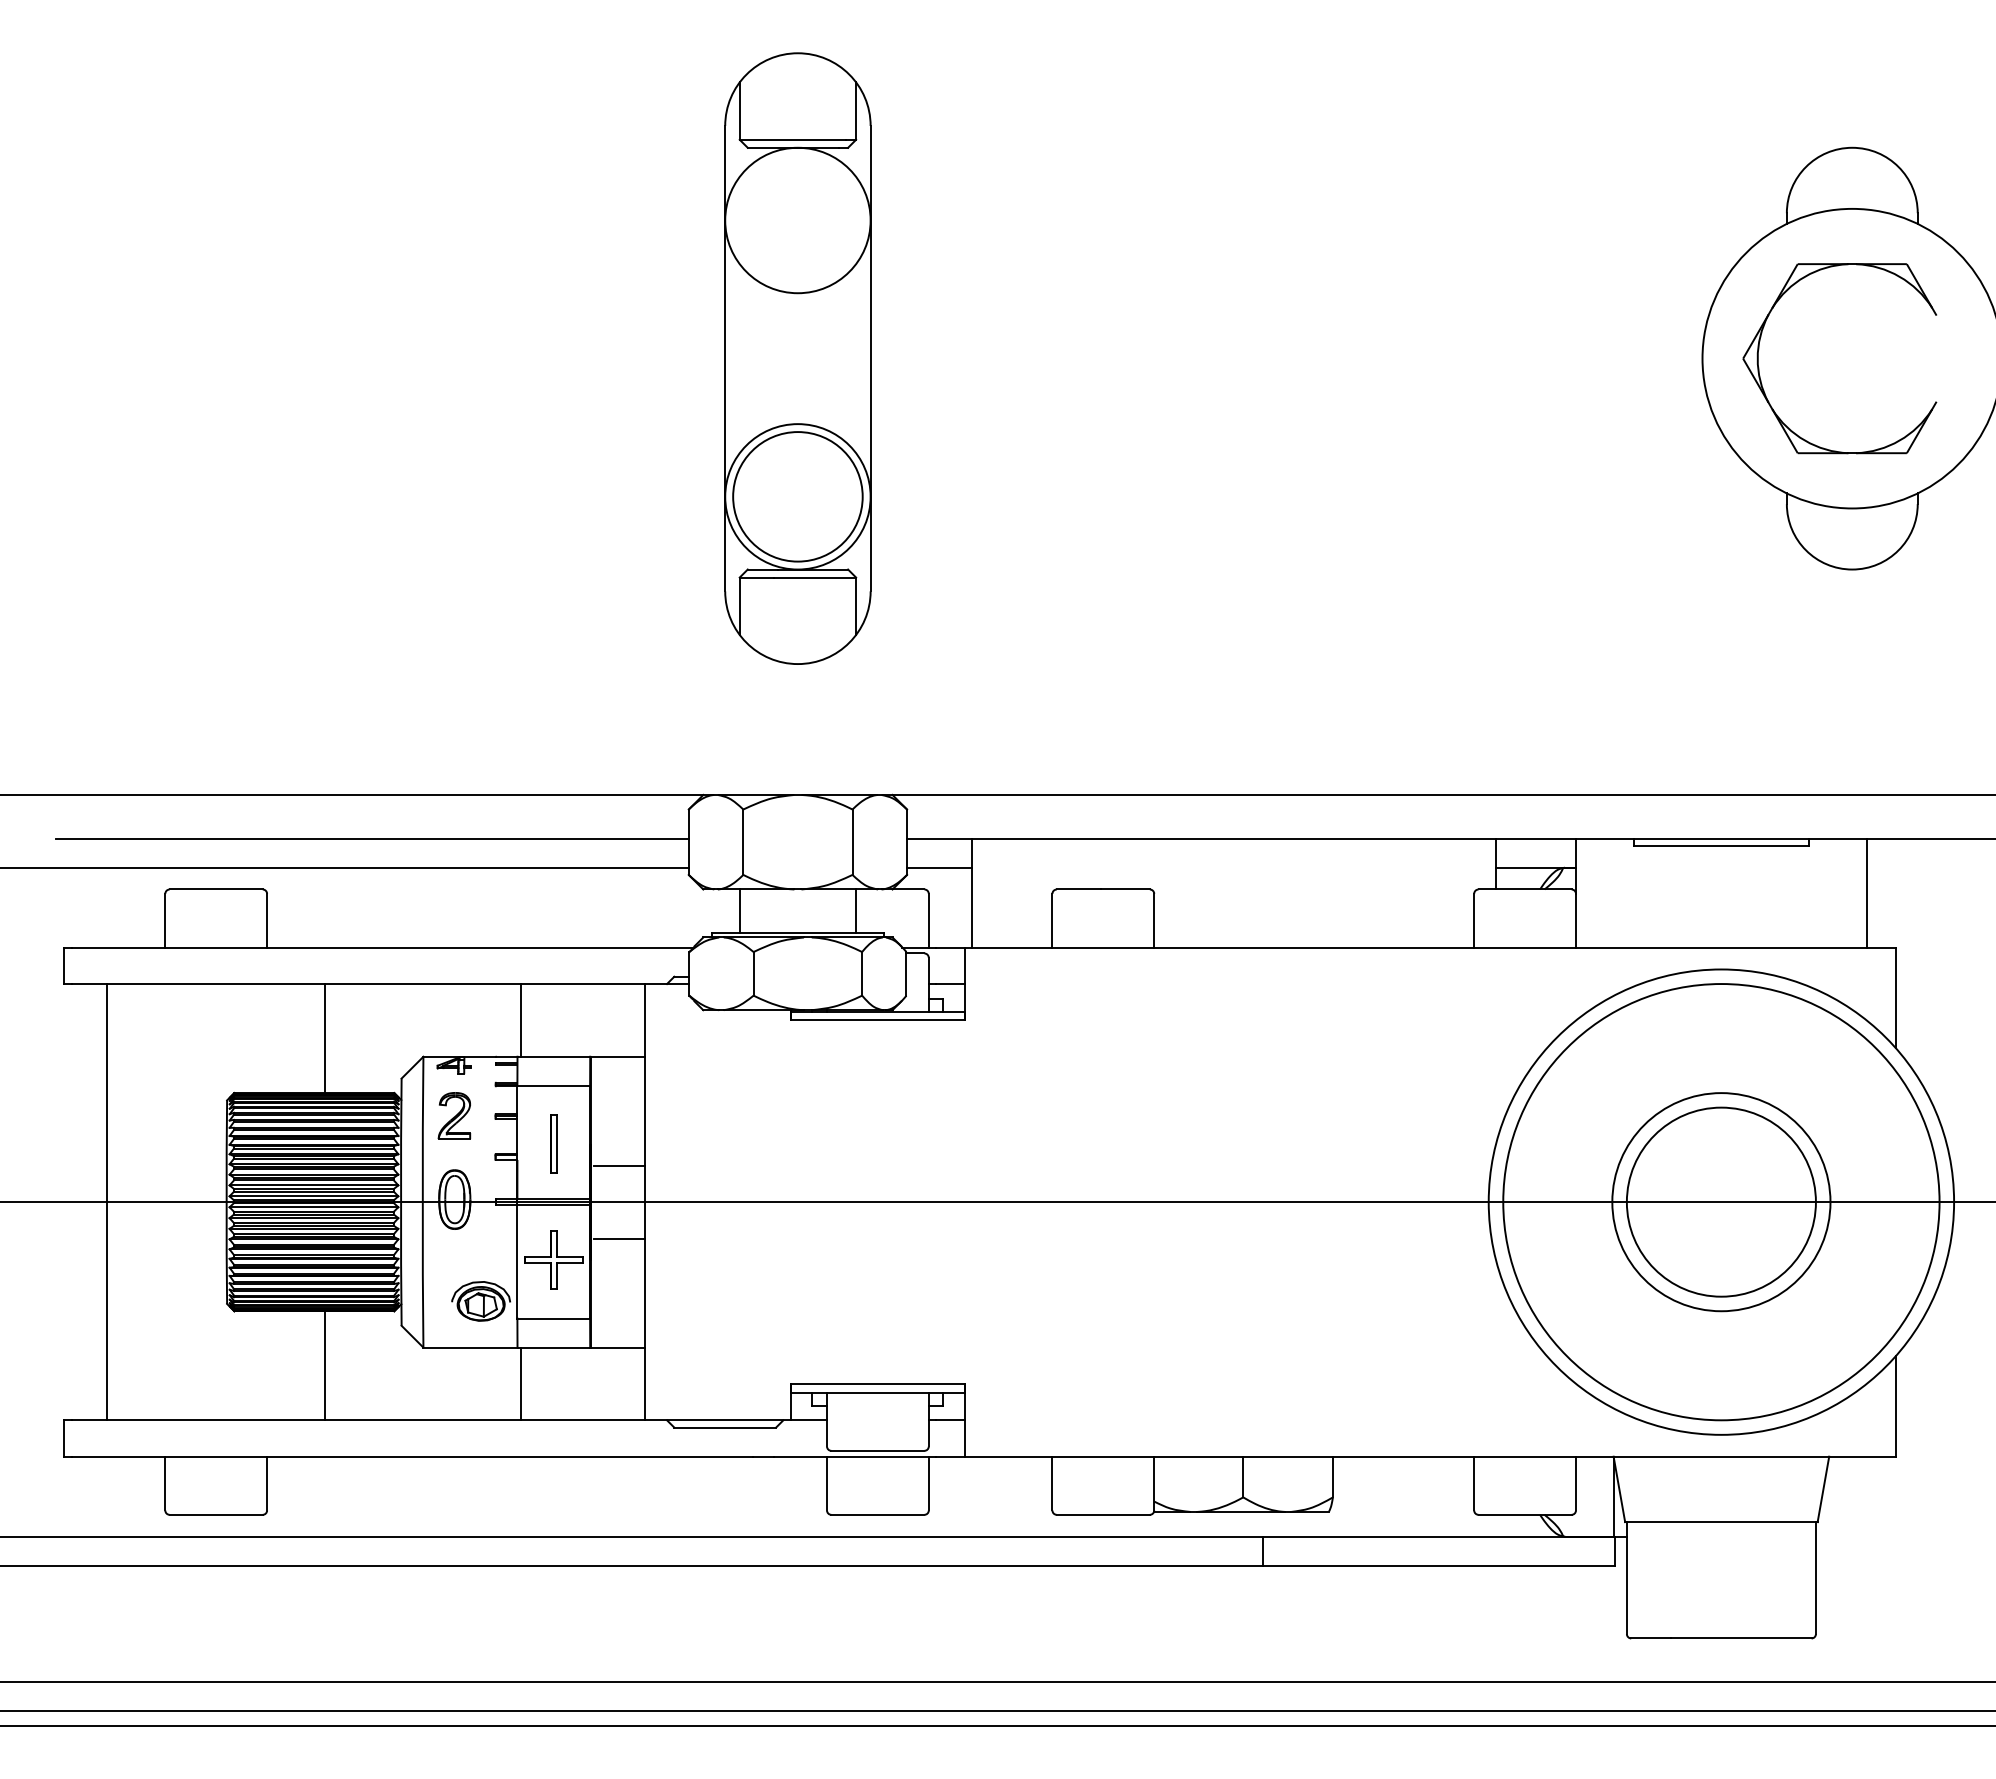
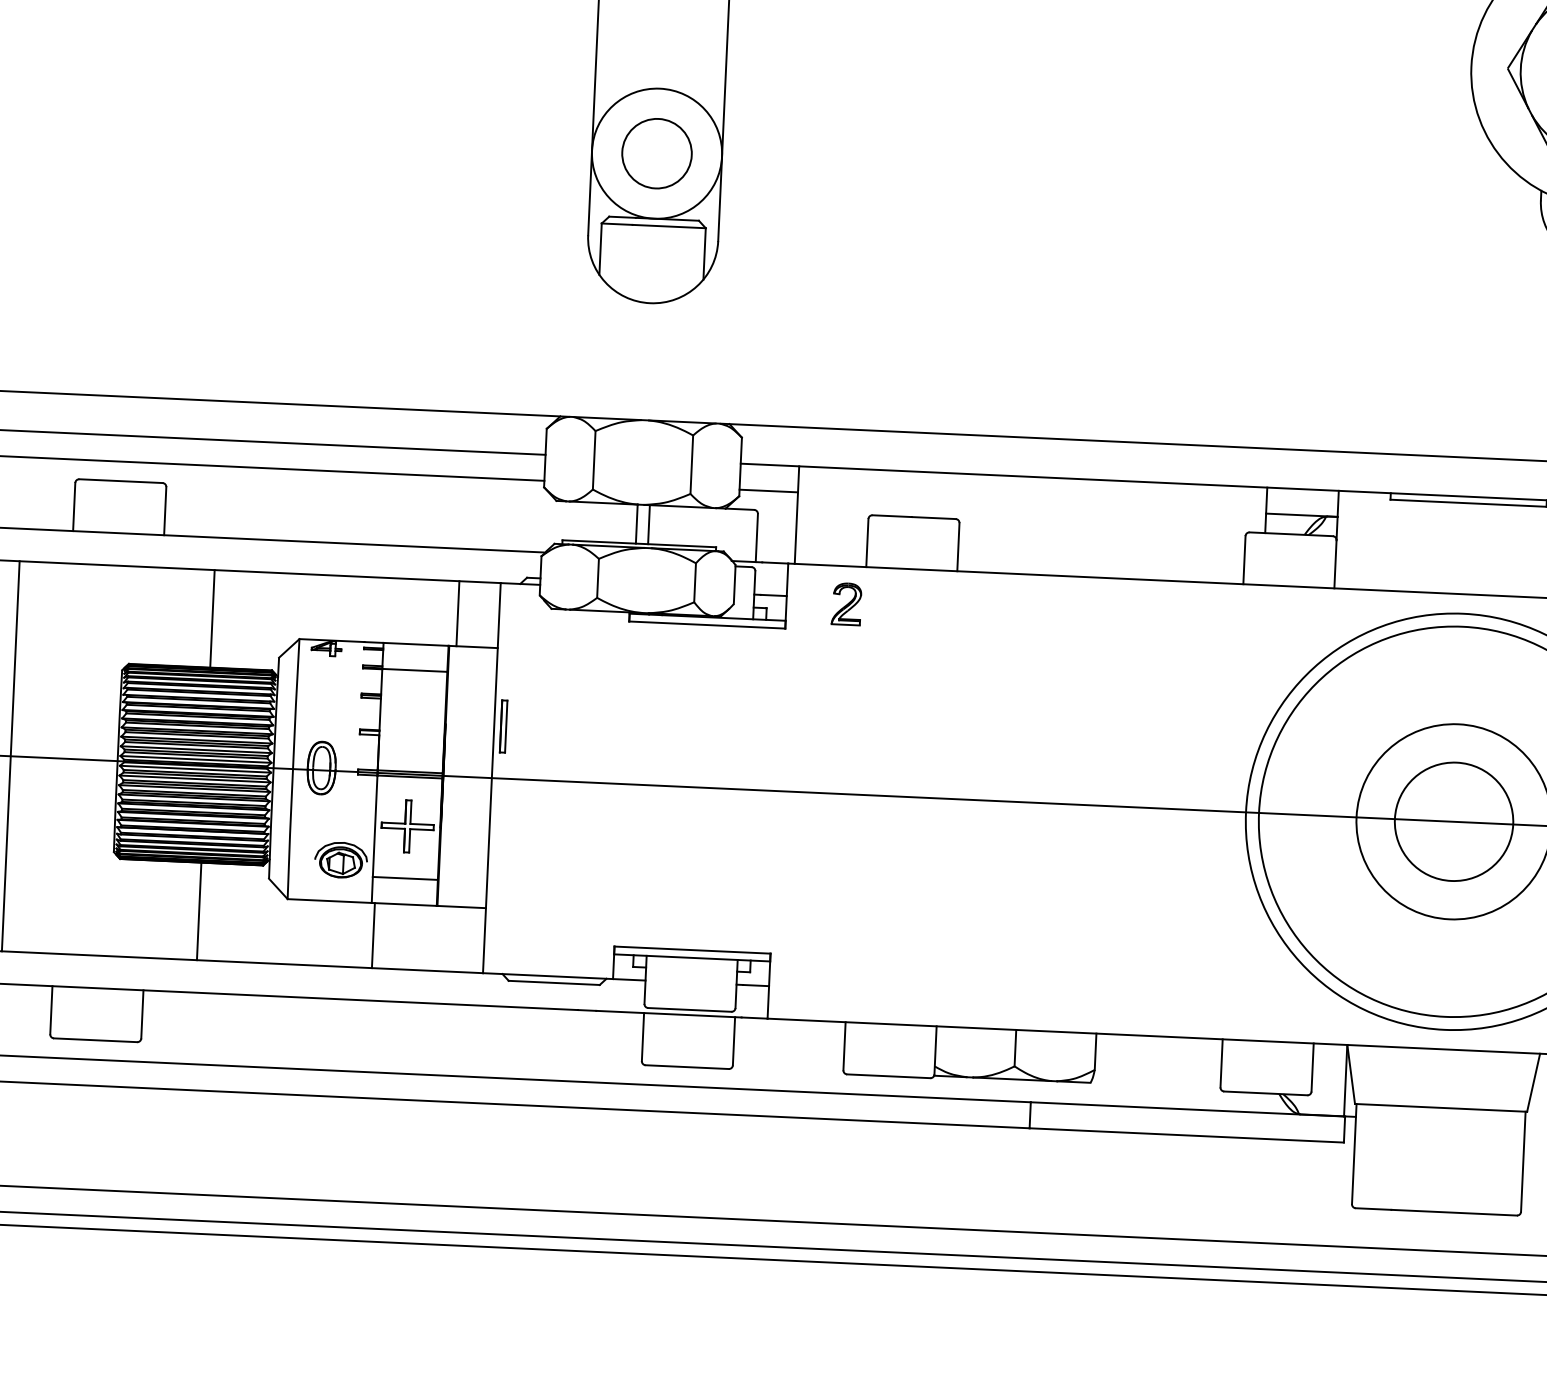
circle: (797, 496) -> (656, 153), size x0.6
line: (739, 911) -> (648, 524), moved
line: (856, 911) -> (637, 524), moved
line: (521, 1020) -> (458, 613), moved
part: (454, 1115) -> (846, 603), moved
part: (553, 1143) -> (503, 726), moved
line: (619, 1165) -> (470, 744), removed
circle: (1720, 1201) -> (1453, 821), size x0.7
line: (619, 1238) -> (467, 809), removed

